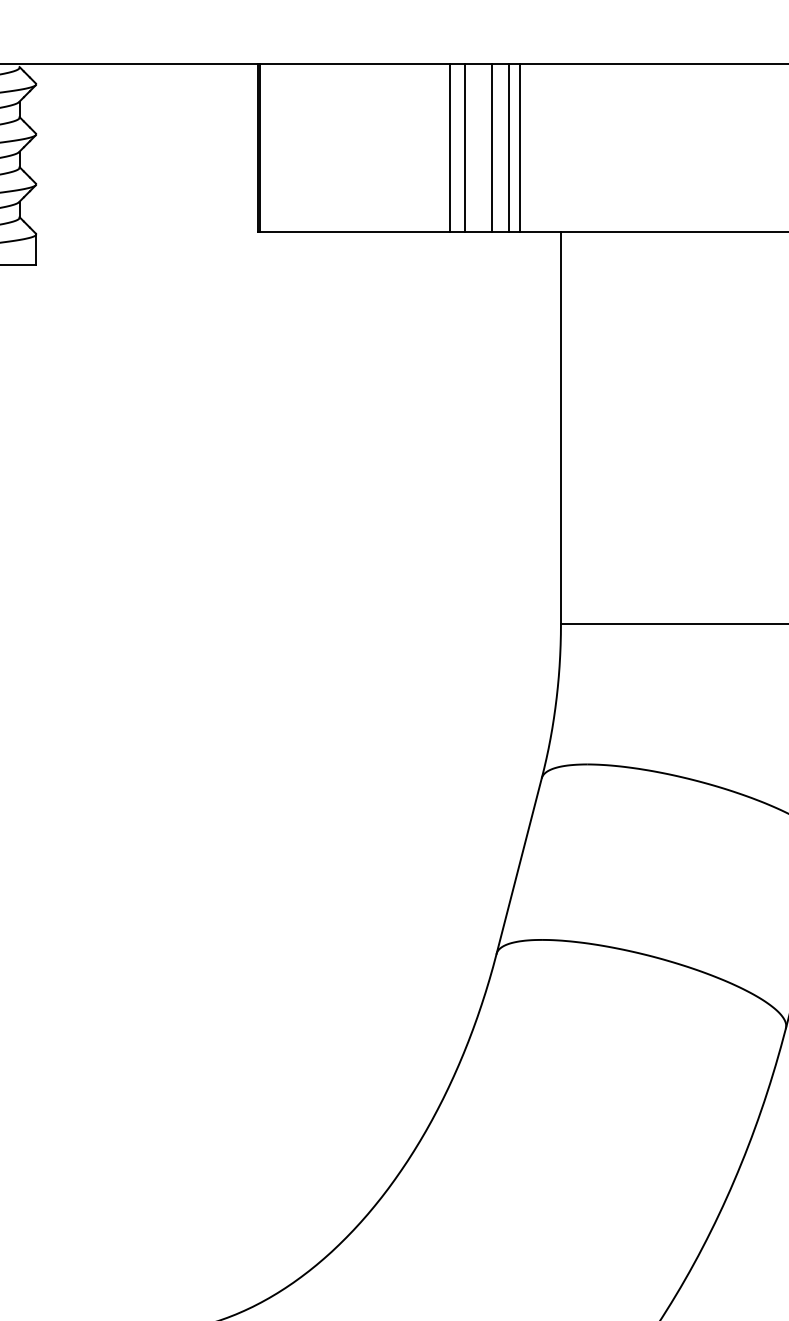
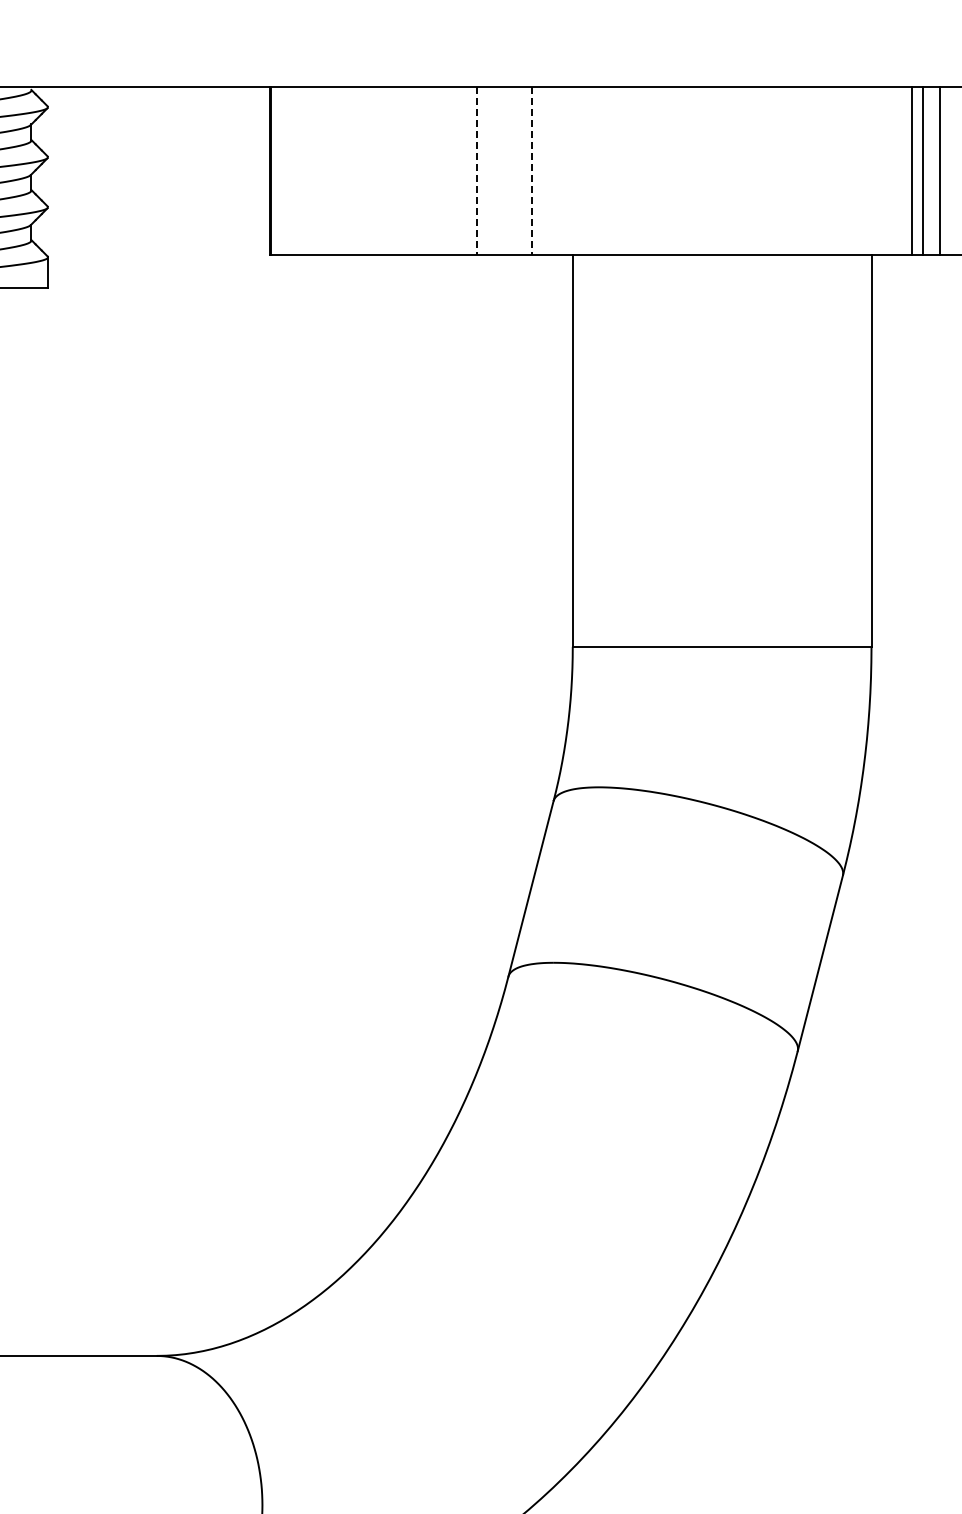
line: (449, 147) -> (461, 170), removed
line: (492, 147) -> (504, 170), removed
line: (509, 147) -> (521, 170), removed
line: (464, 148) -> (476, 171), solid -> dashed
line: (520, 148) -> (532, 171), solid -> dashed

